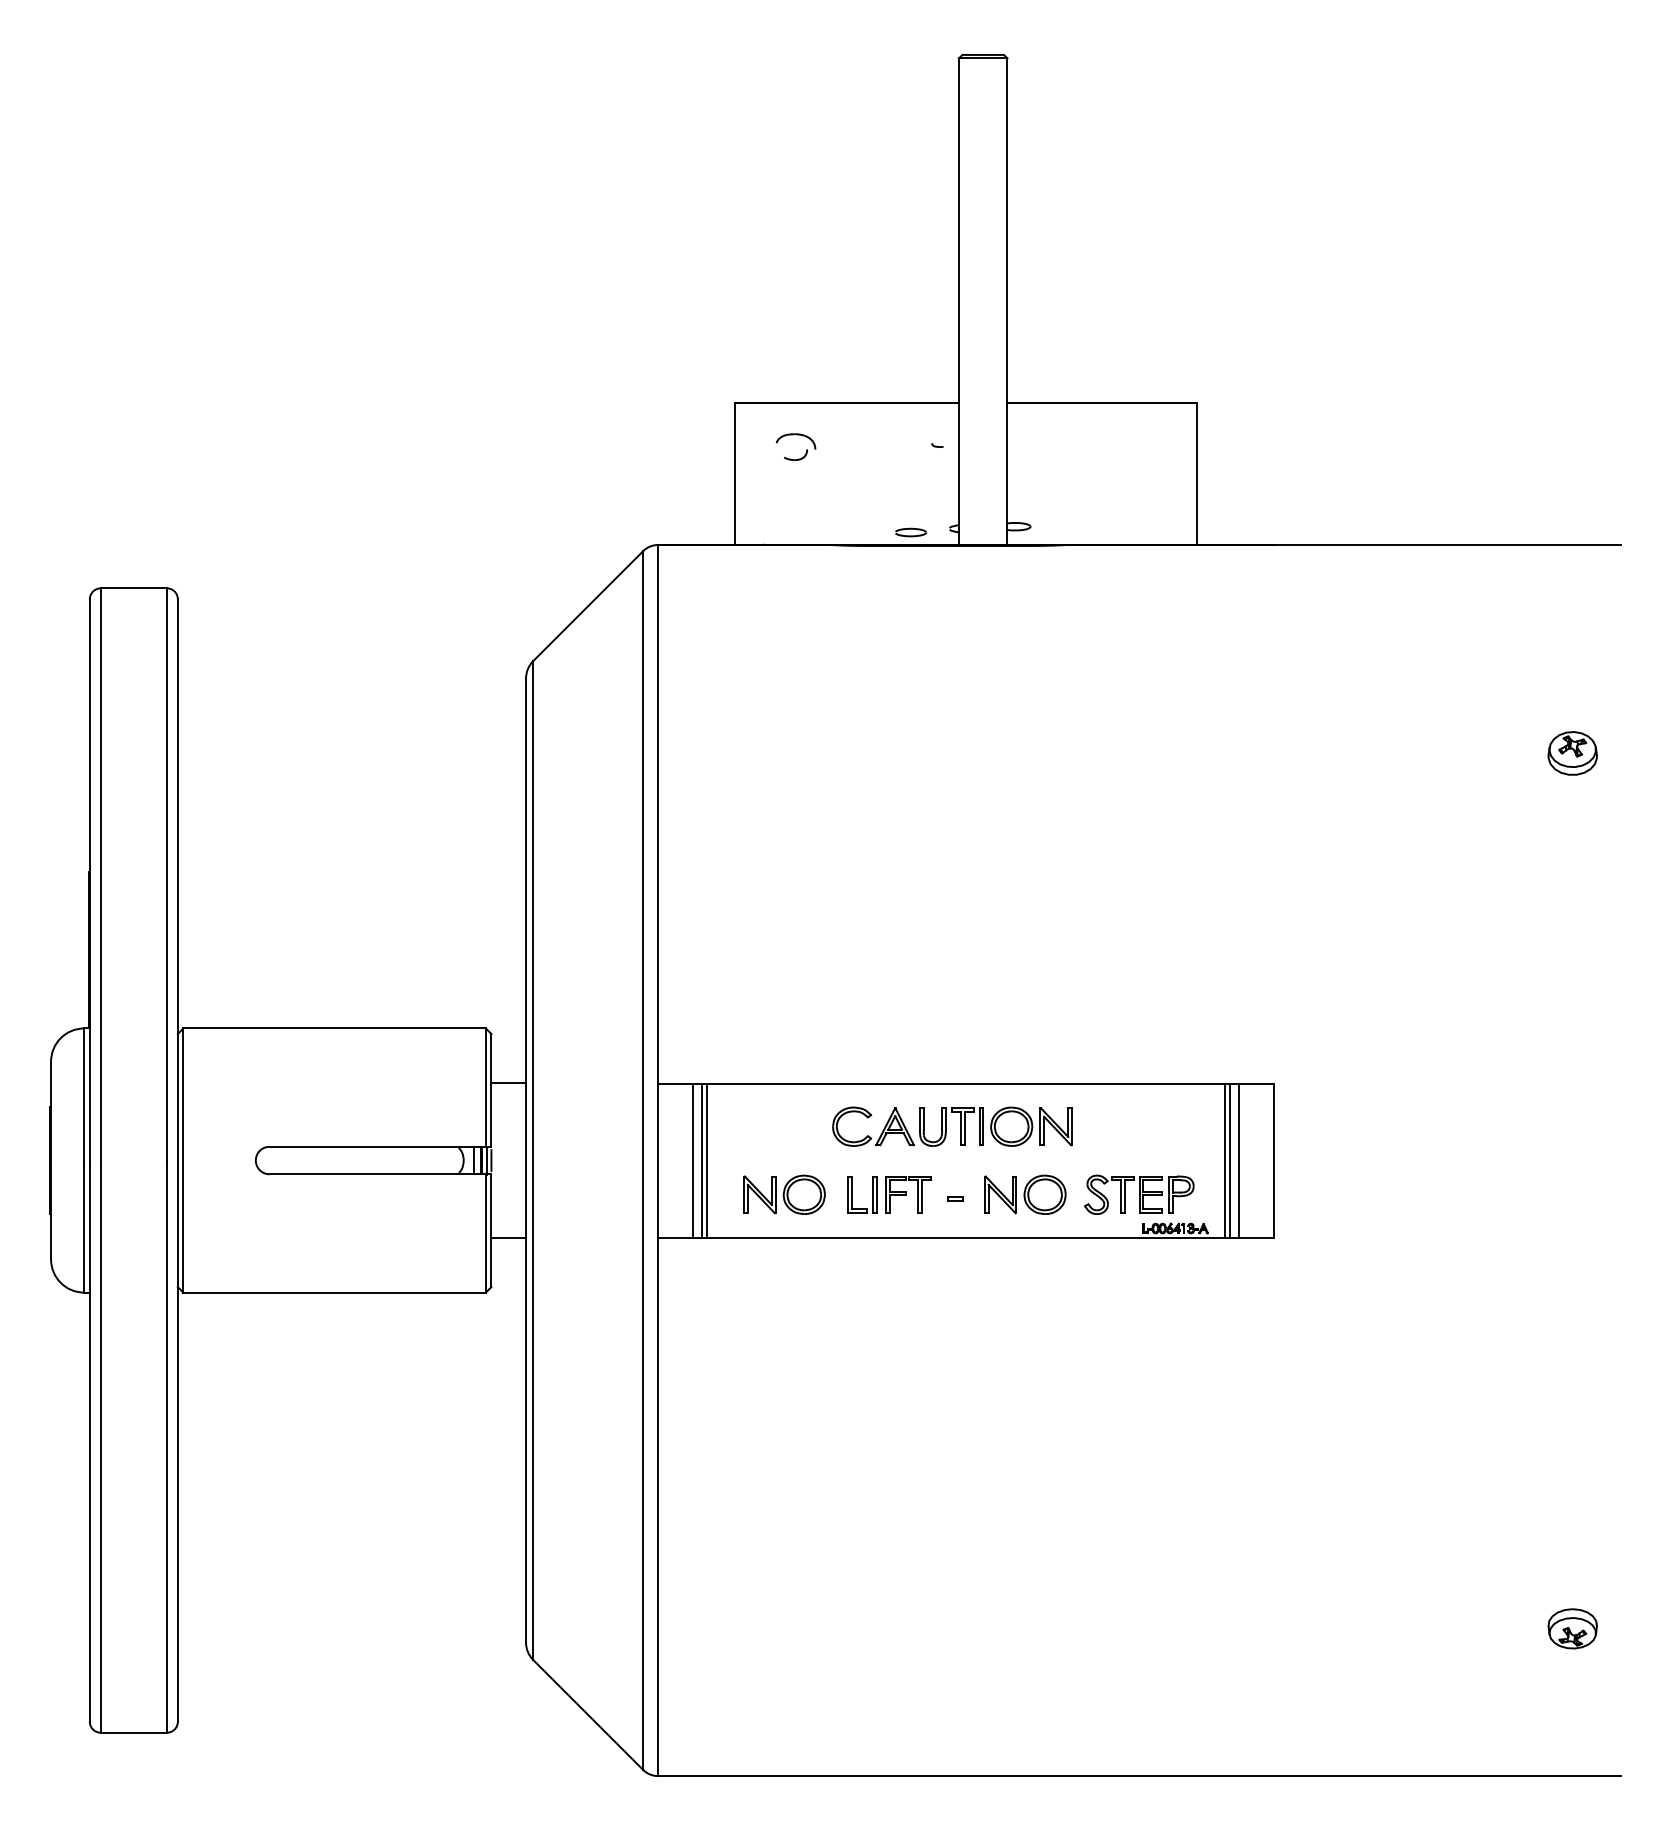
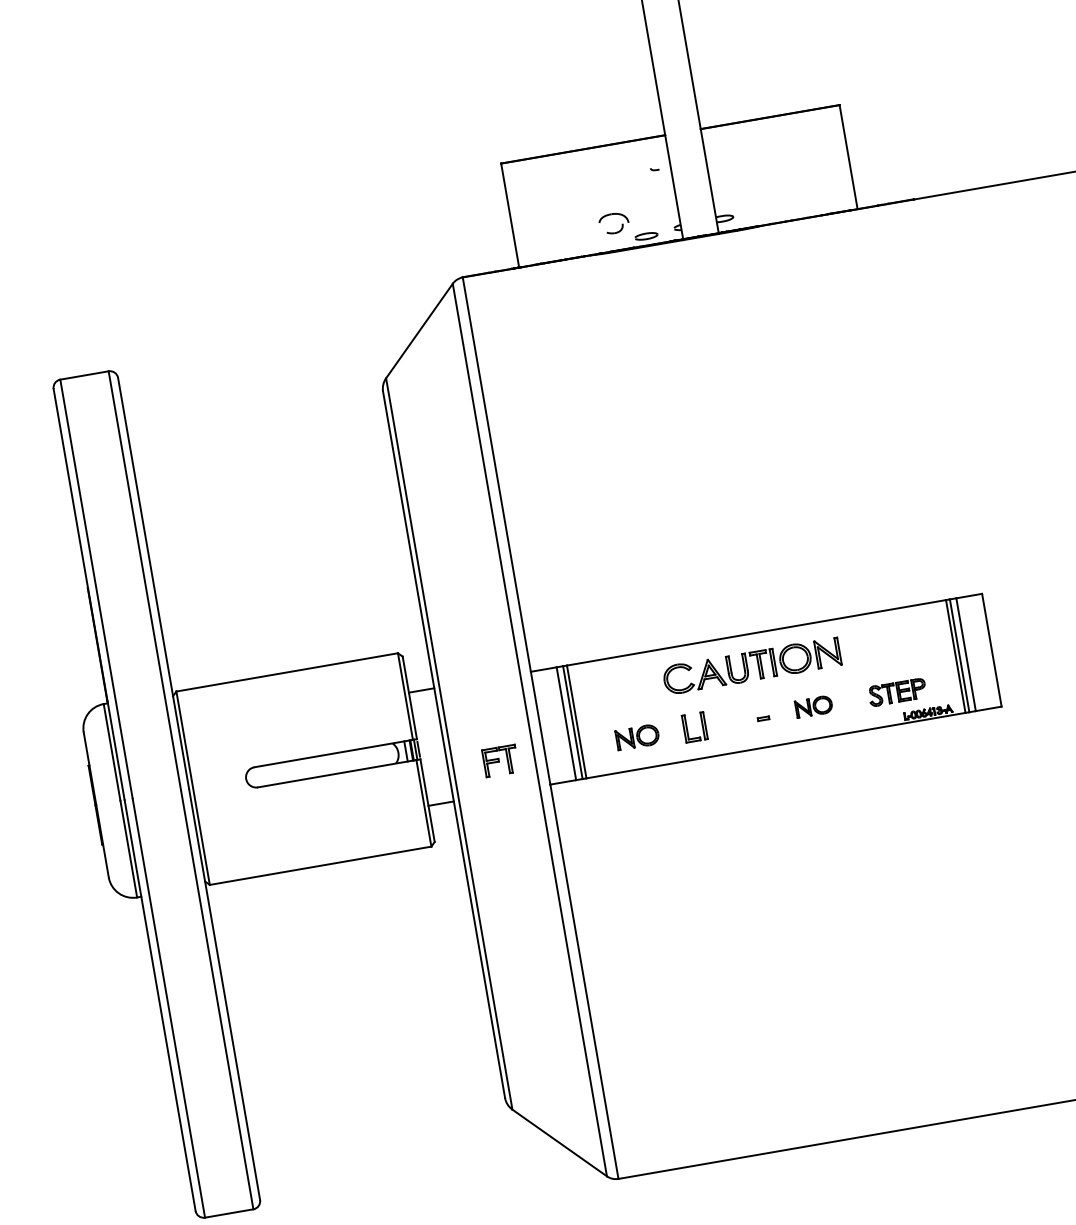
part: (795, 435) -> (612, 215), moved
part: (784, 1194) -> (637, 737), size x0.7
part: (908, 1194) -> (500, 760), moved
part: (1025, 1194) -> (814, 706), size x0.6
part: (1139, 1194) -> (897, 692), size x0.7

